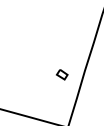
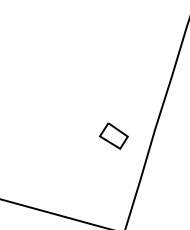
part: (61, 74) -> (112, 136), size x1.43

